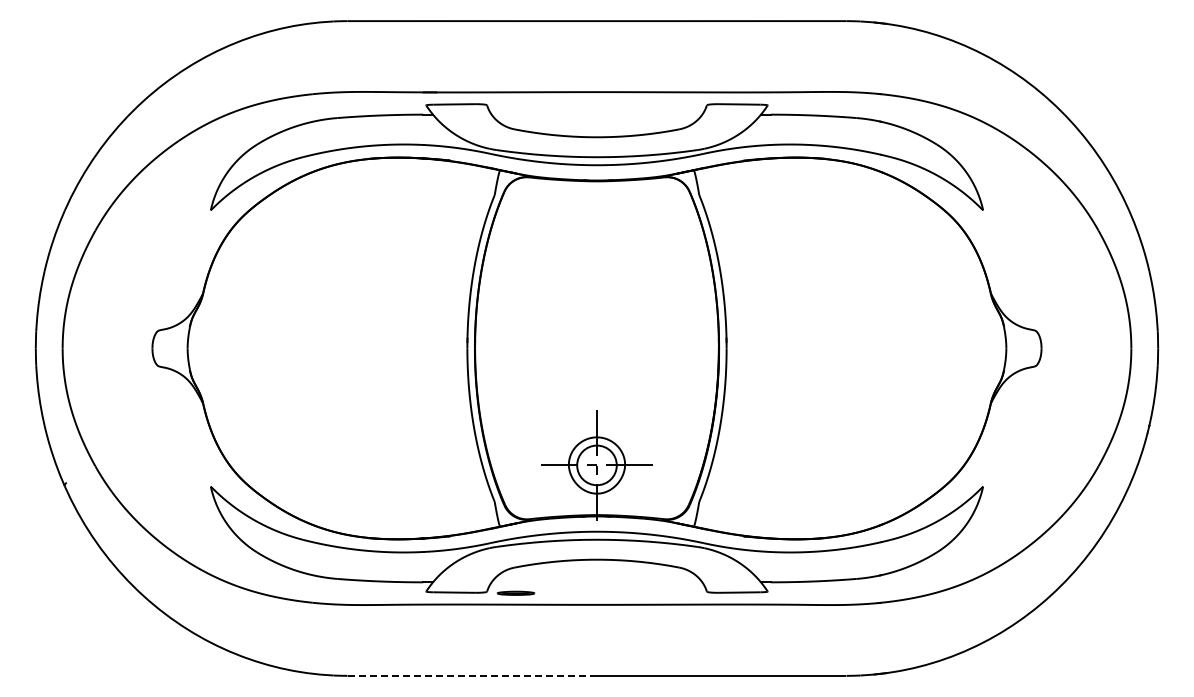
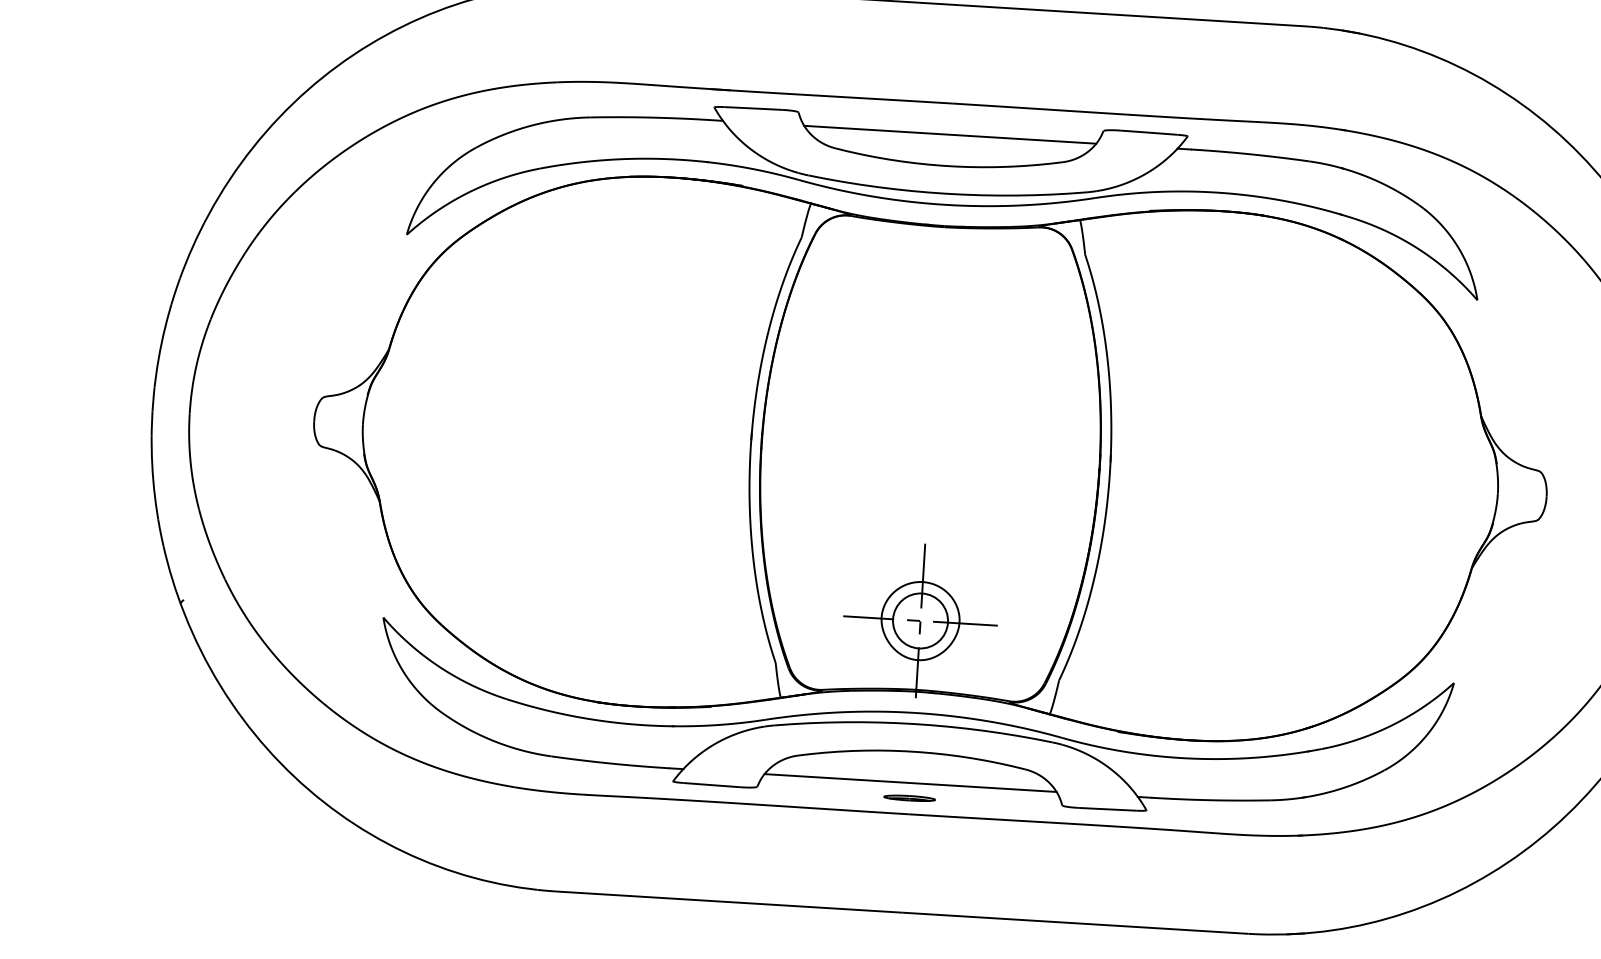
line: (596, 114) -> (949, 134), added
line: (596, 582) -> (909, 783), added
part: (515, 592) -> (909, 797), moved
line: (472, 675) -> (730, 901), dashed -> solid

